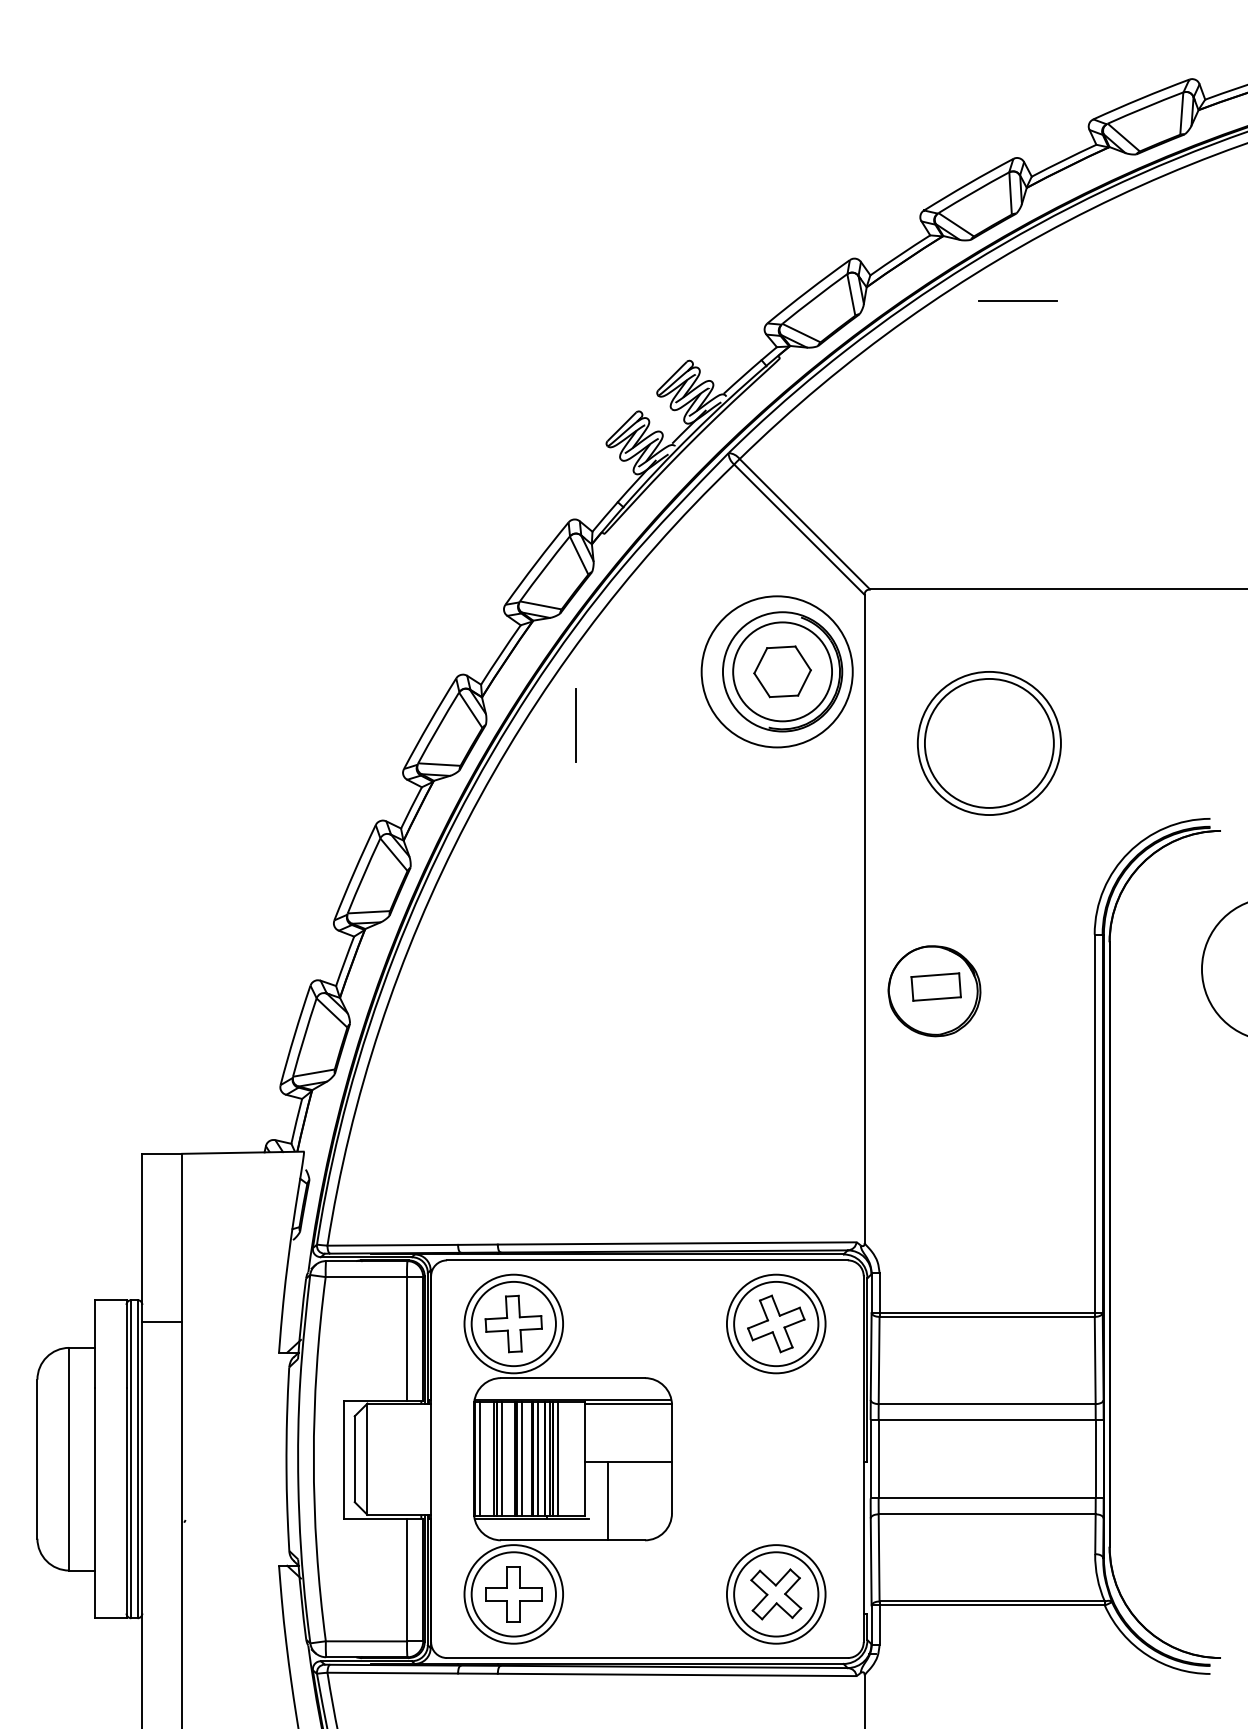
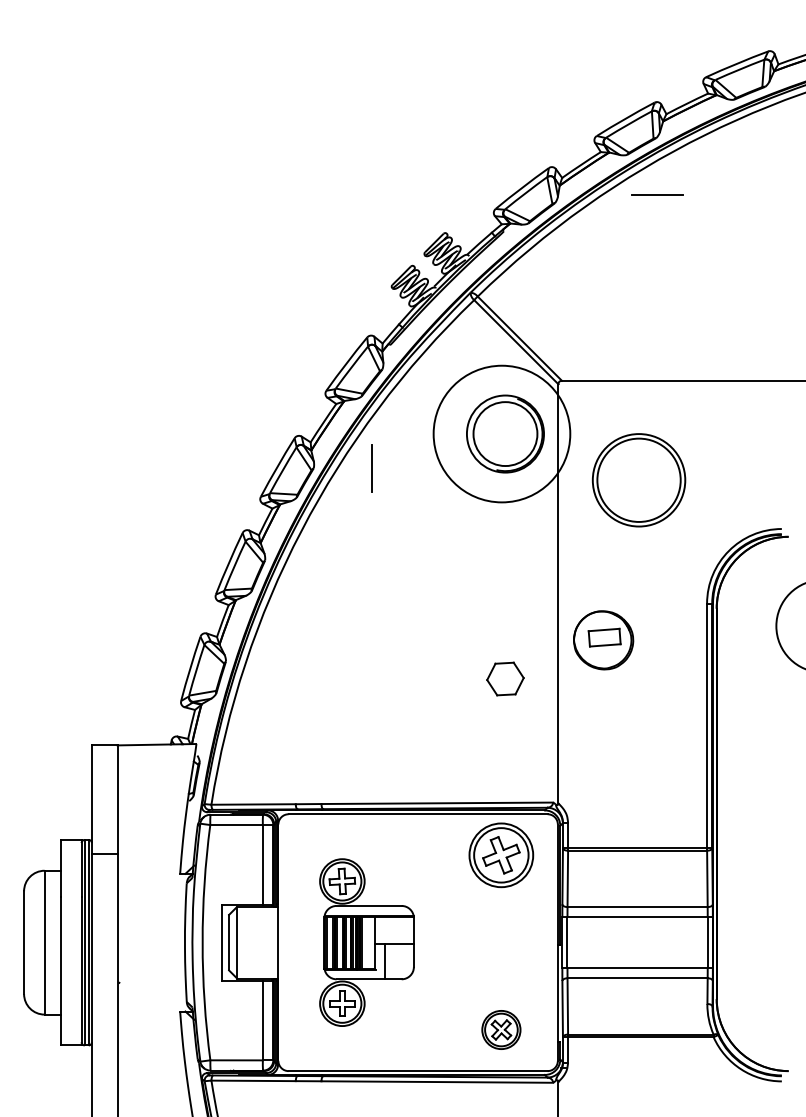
circle: (776, 671) -> (501, 433), size x1.4
part: (782, 671) -> (505, 678), moved
part: (567, 1458) -> (366, 942), size x0.7
part: (776, 1593) -> (501, 1029), size x0.6

